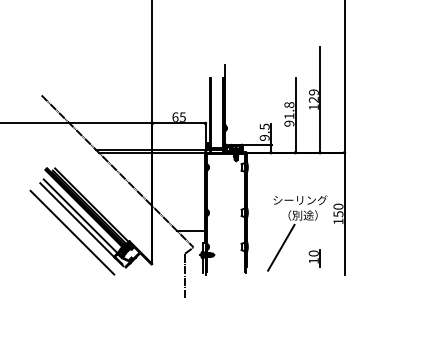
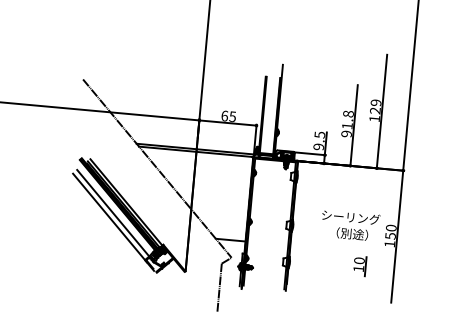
line: (72, 232) -> (102, 229), removed
line: (281, 247) -> (326, 266), removed
part: (314, 258) -> (359, 266), moved

